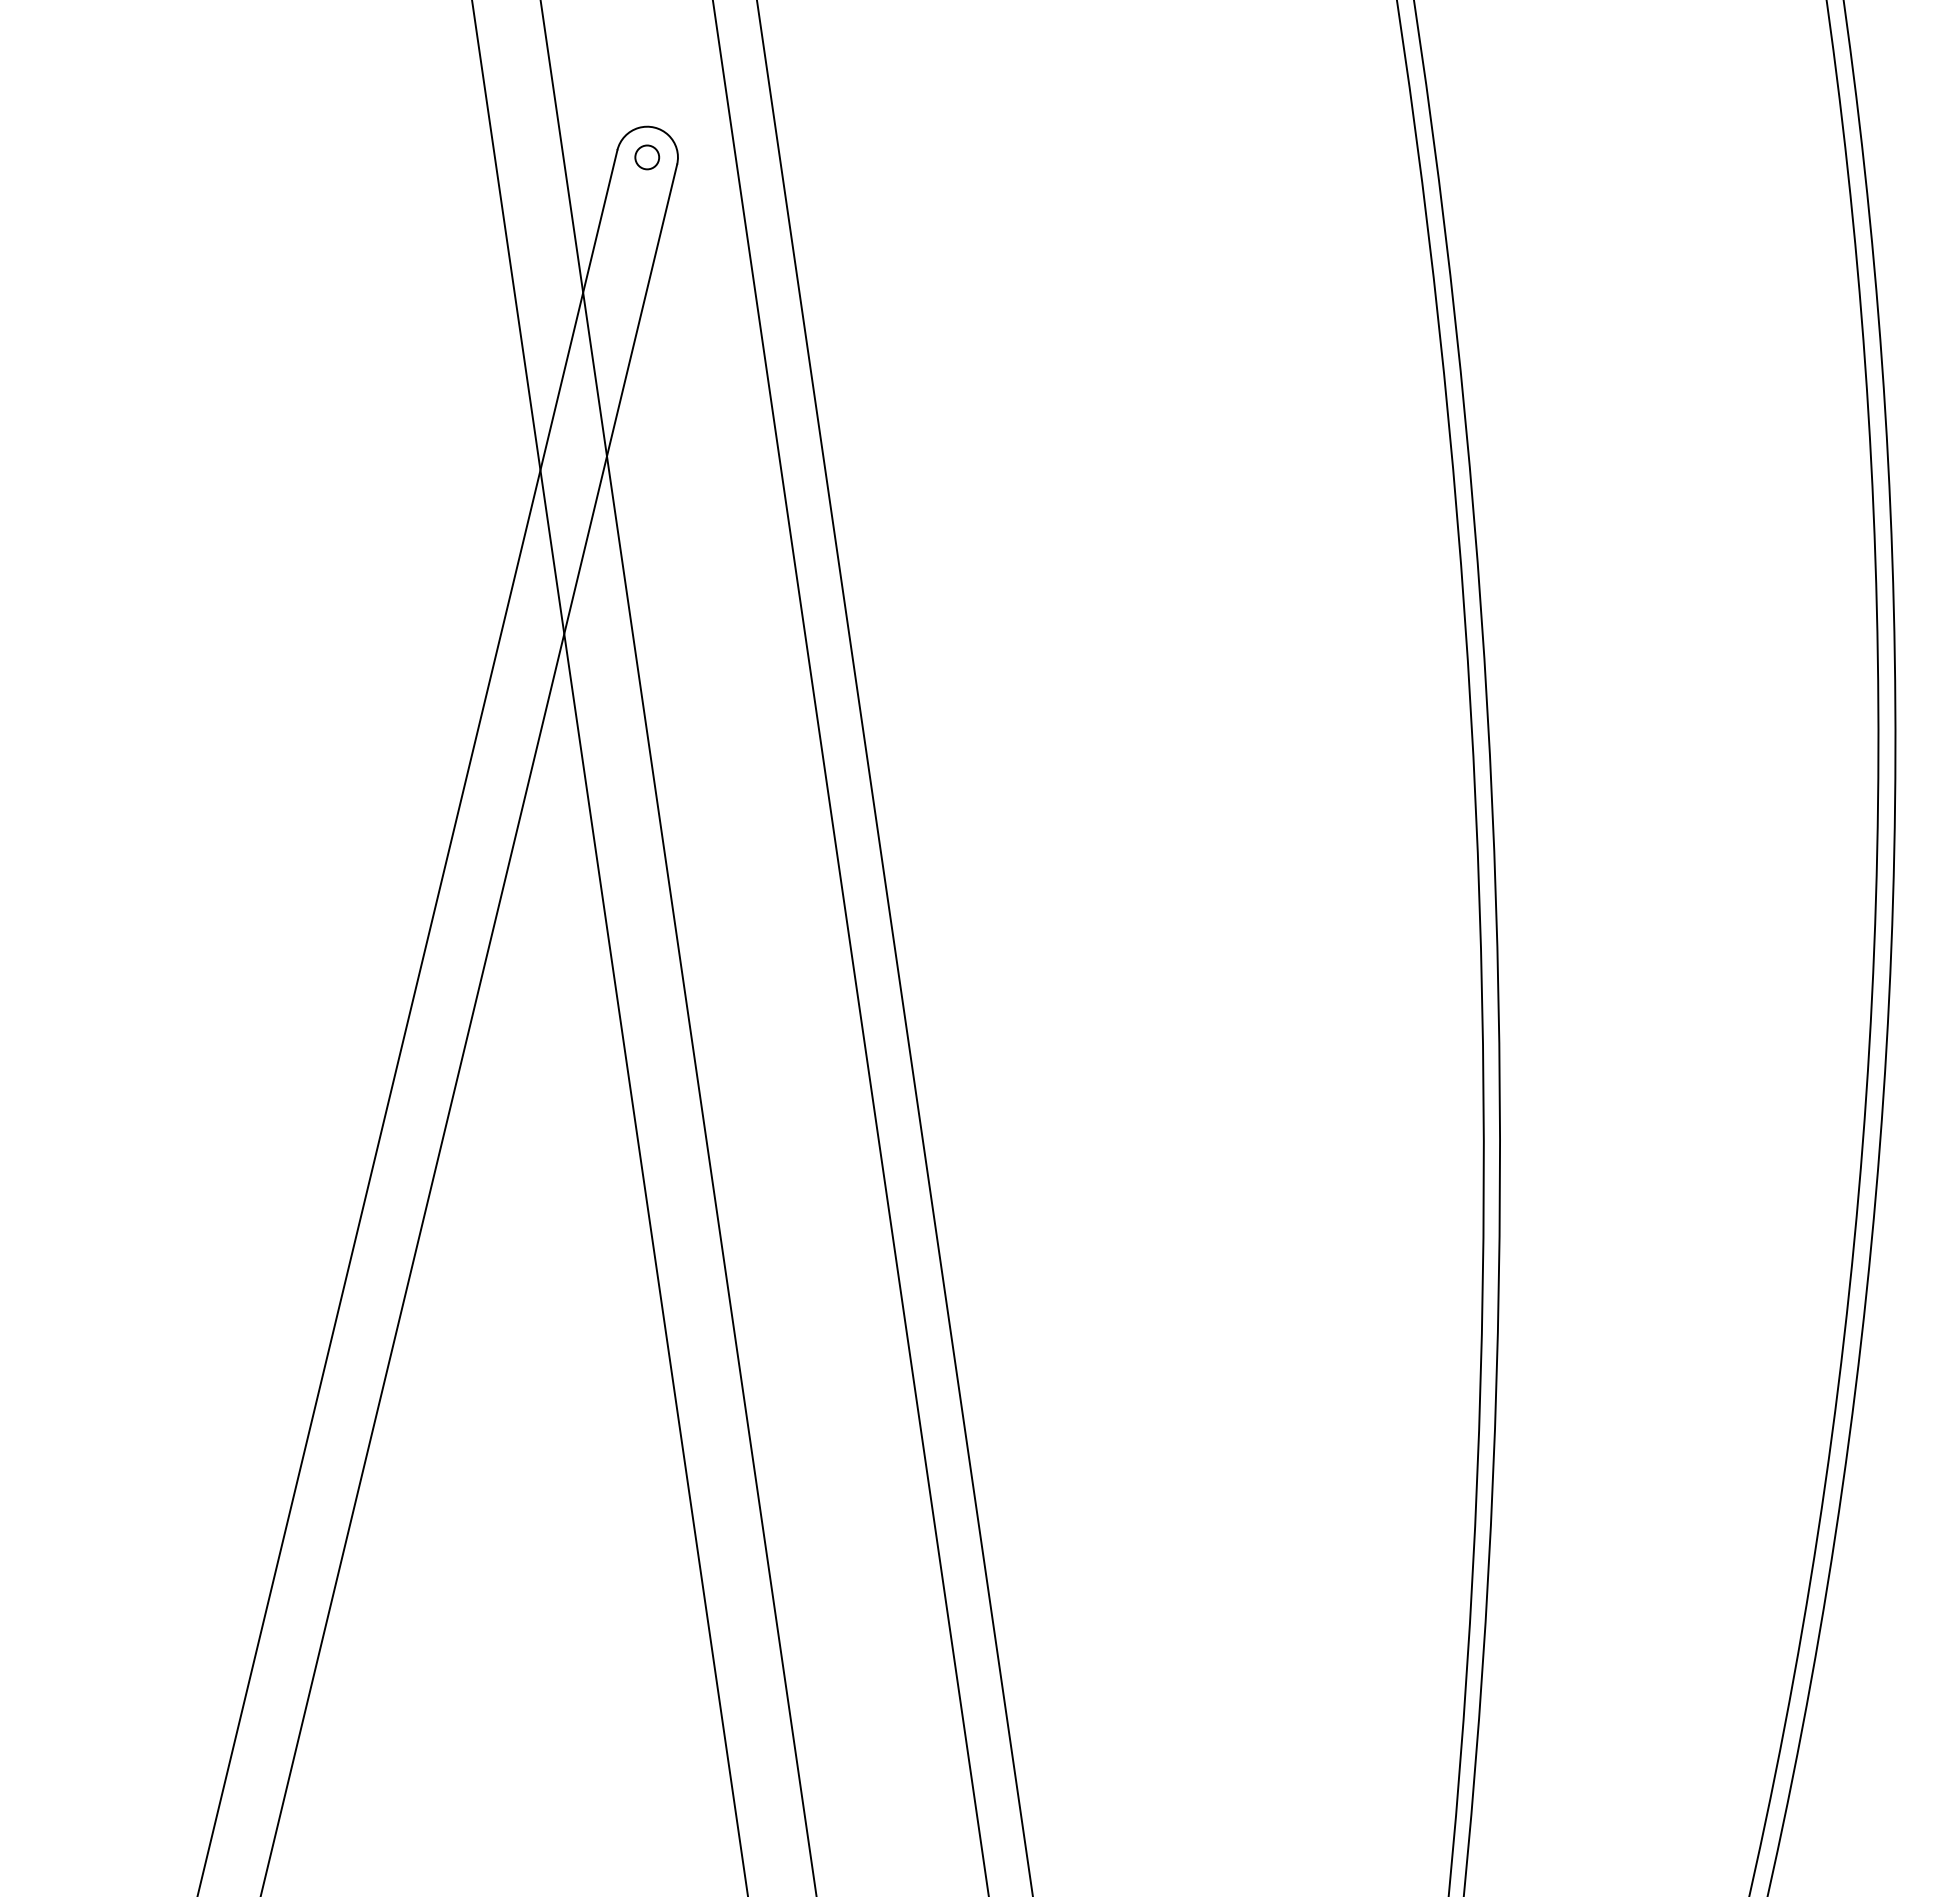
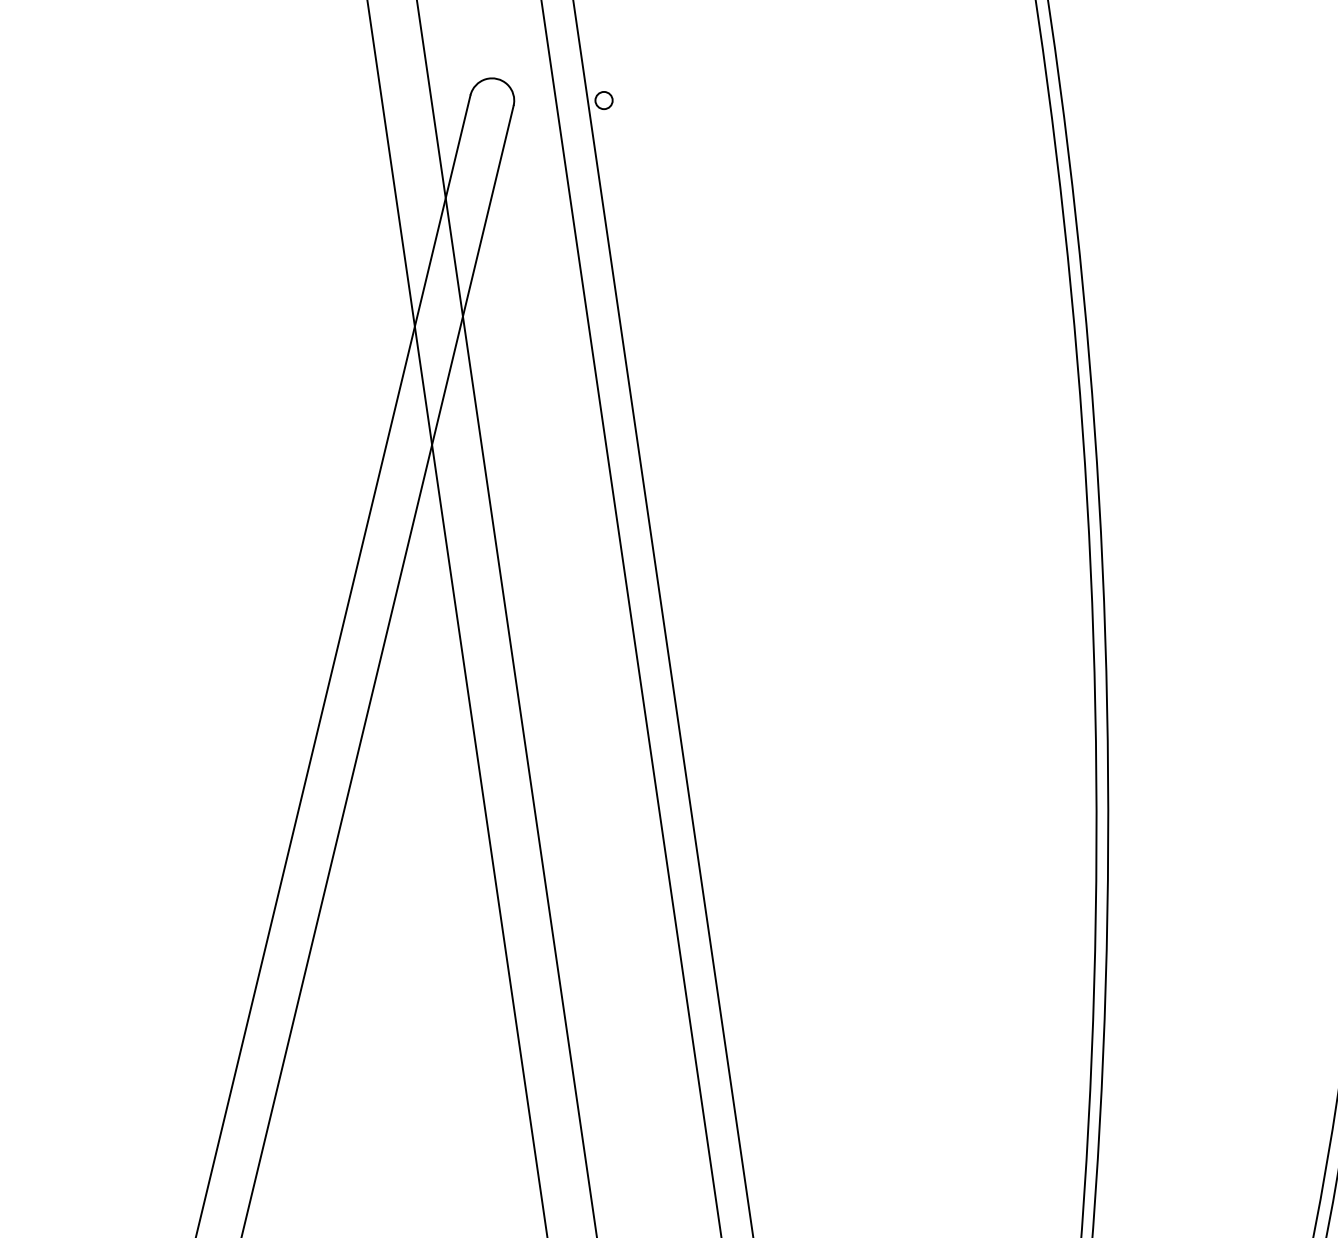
circle: (647, 157) -> (604, 100), moved

